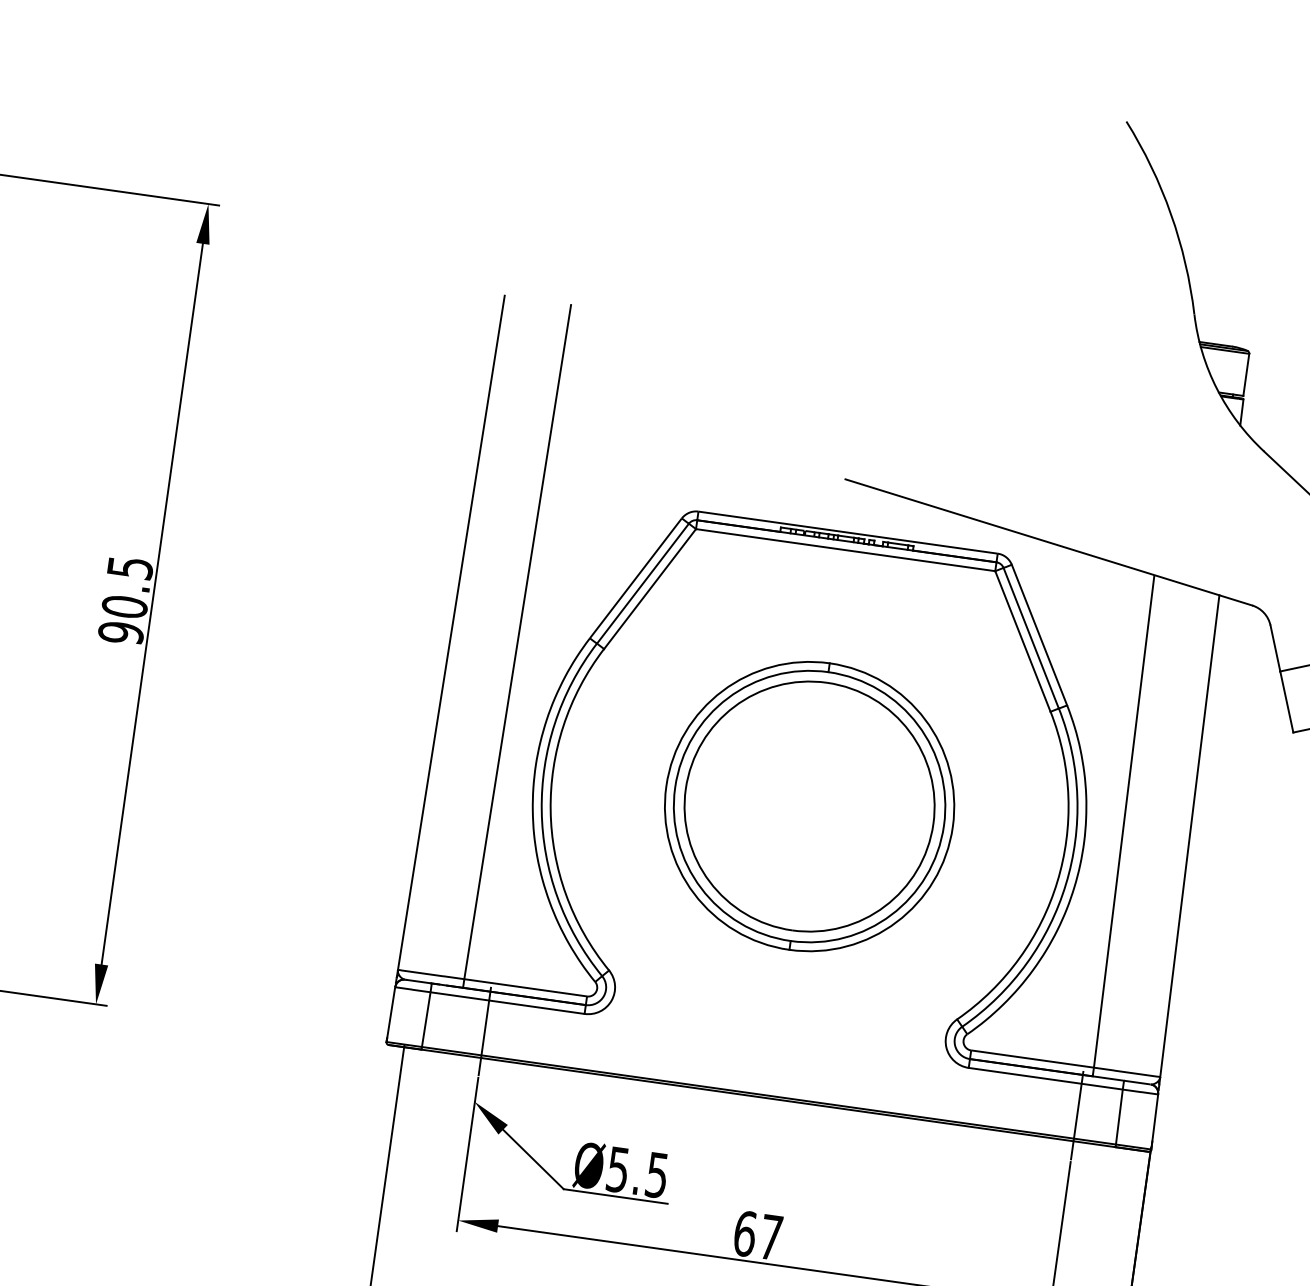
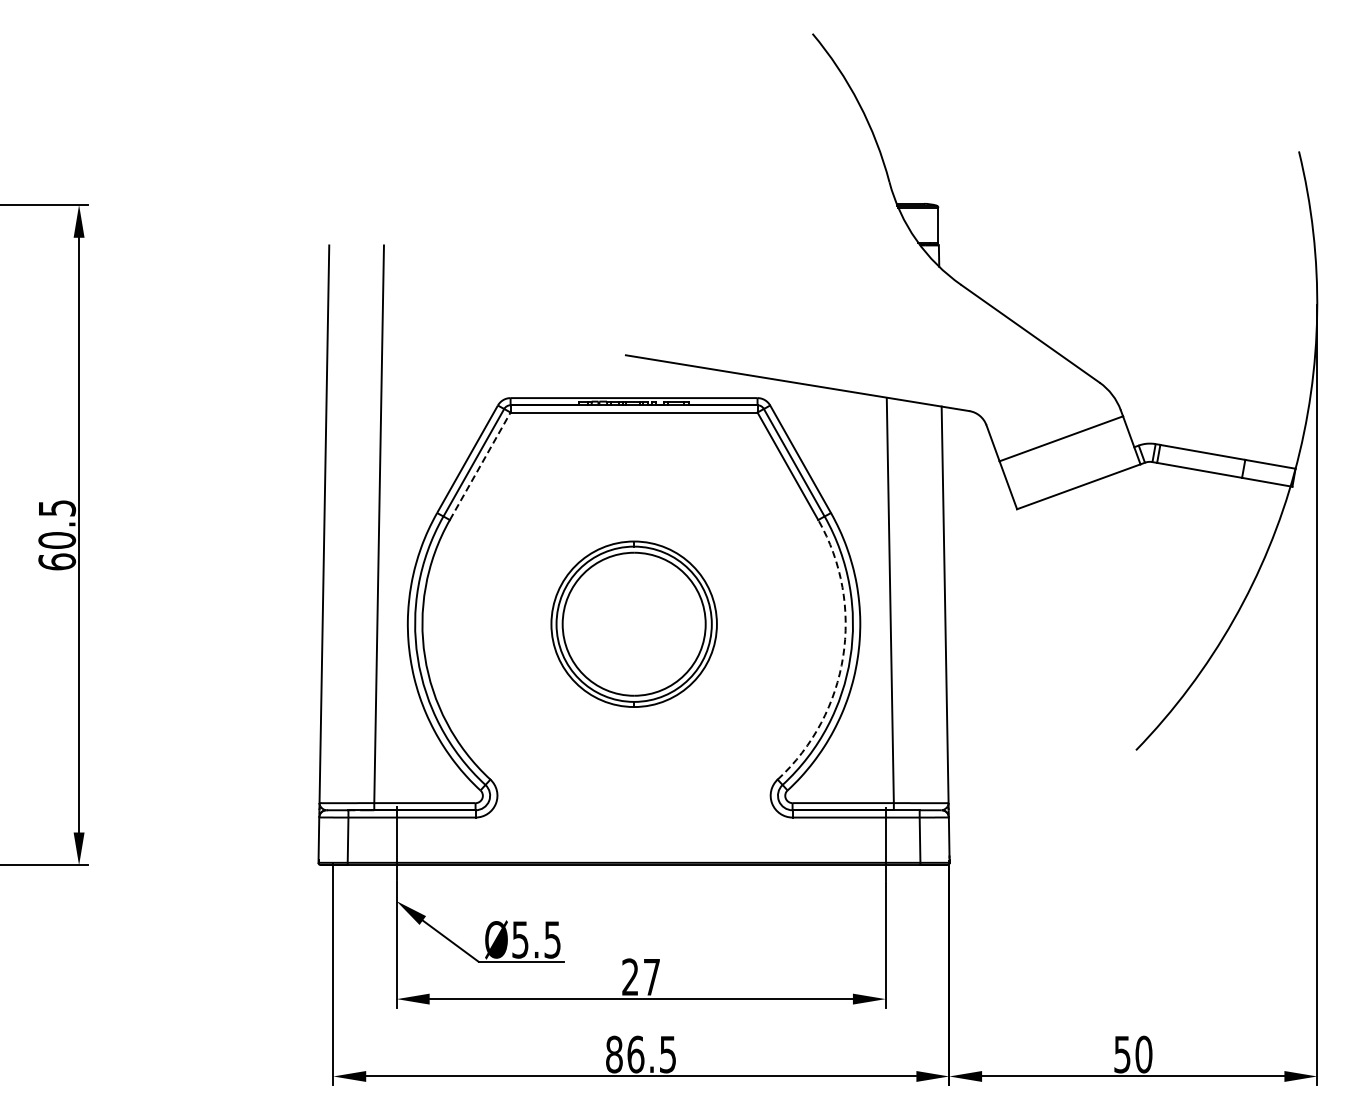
line: (650, 589) -> (480, 466), solid -> dashed
text: (121, 632) -> (57, 561), 90.5 -> 60.5
part: (810, 807) -> (634, 624), size x0.7
arc: (1057, 881) -> (843, 656), solid -> dashed
text: (745, 1234) -> (630, 977), 67 -> 27

